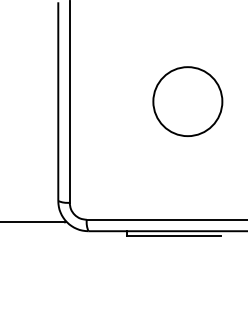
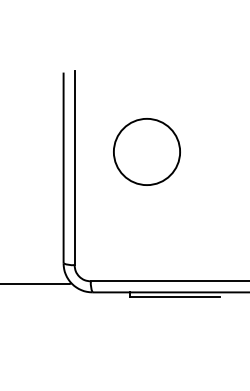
circle: (187, 101) -> (146, 151), moved

